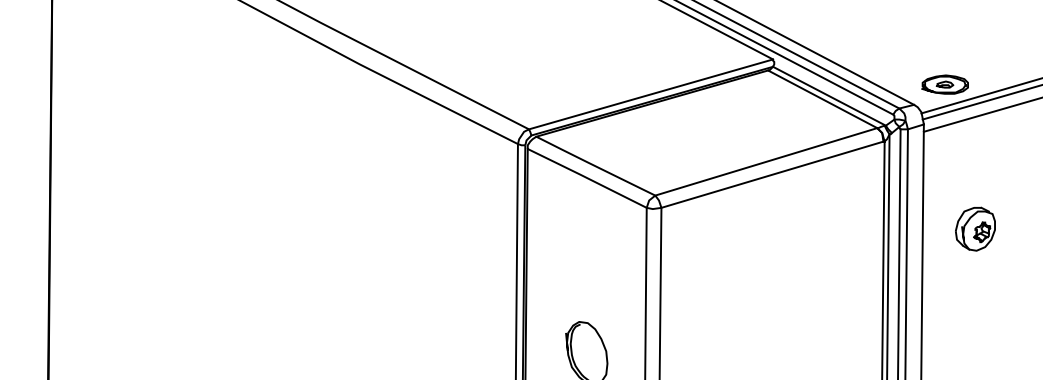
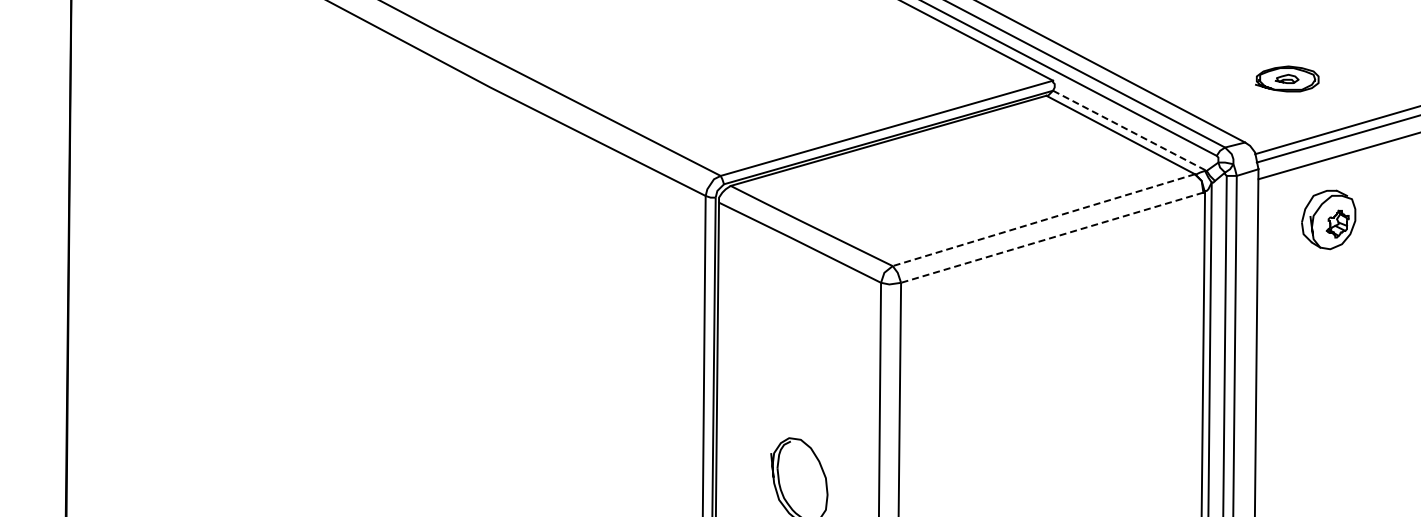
part: (945, 84) -> (1287, 78), moved
line: (829, 96) -> (1129, 130), solid -> dashed
line: (766, 162) -> (1043, 220), solid -> dashed
line: (772, 174) -> (1052, 237), solid -> dashed
part: (975, 228) -> (1328, 219), moved

